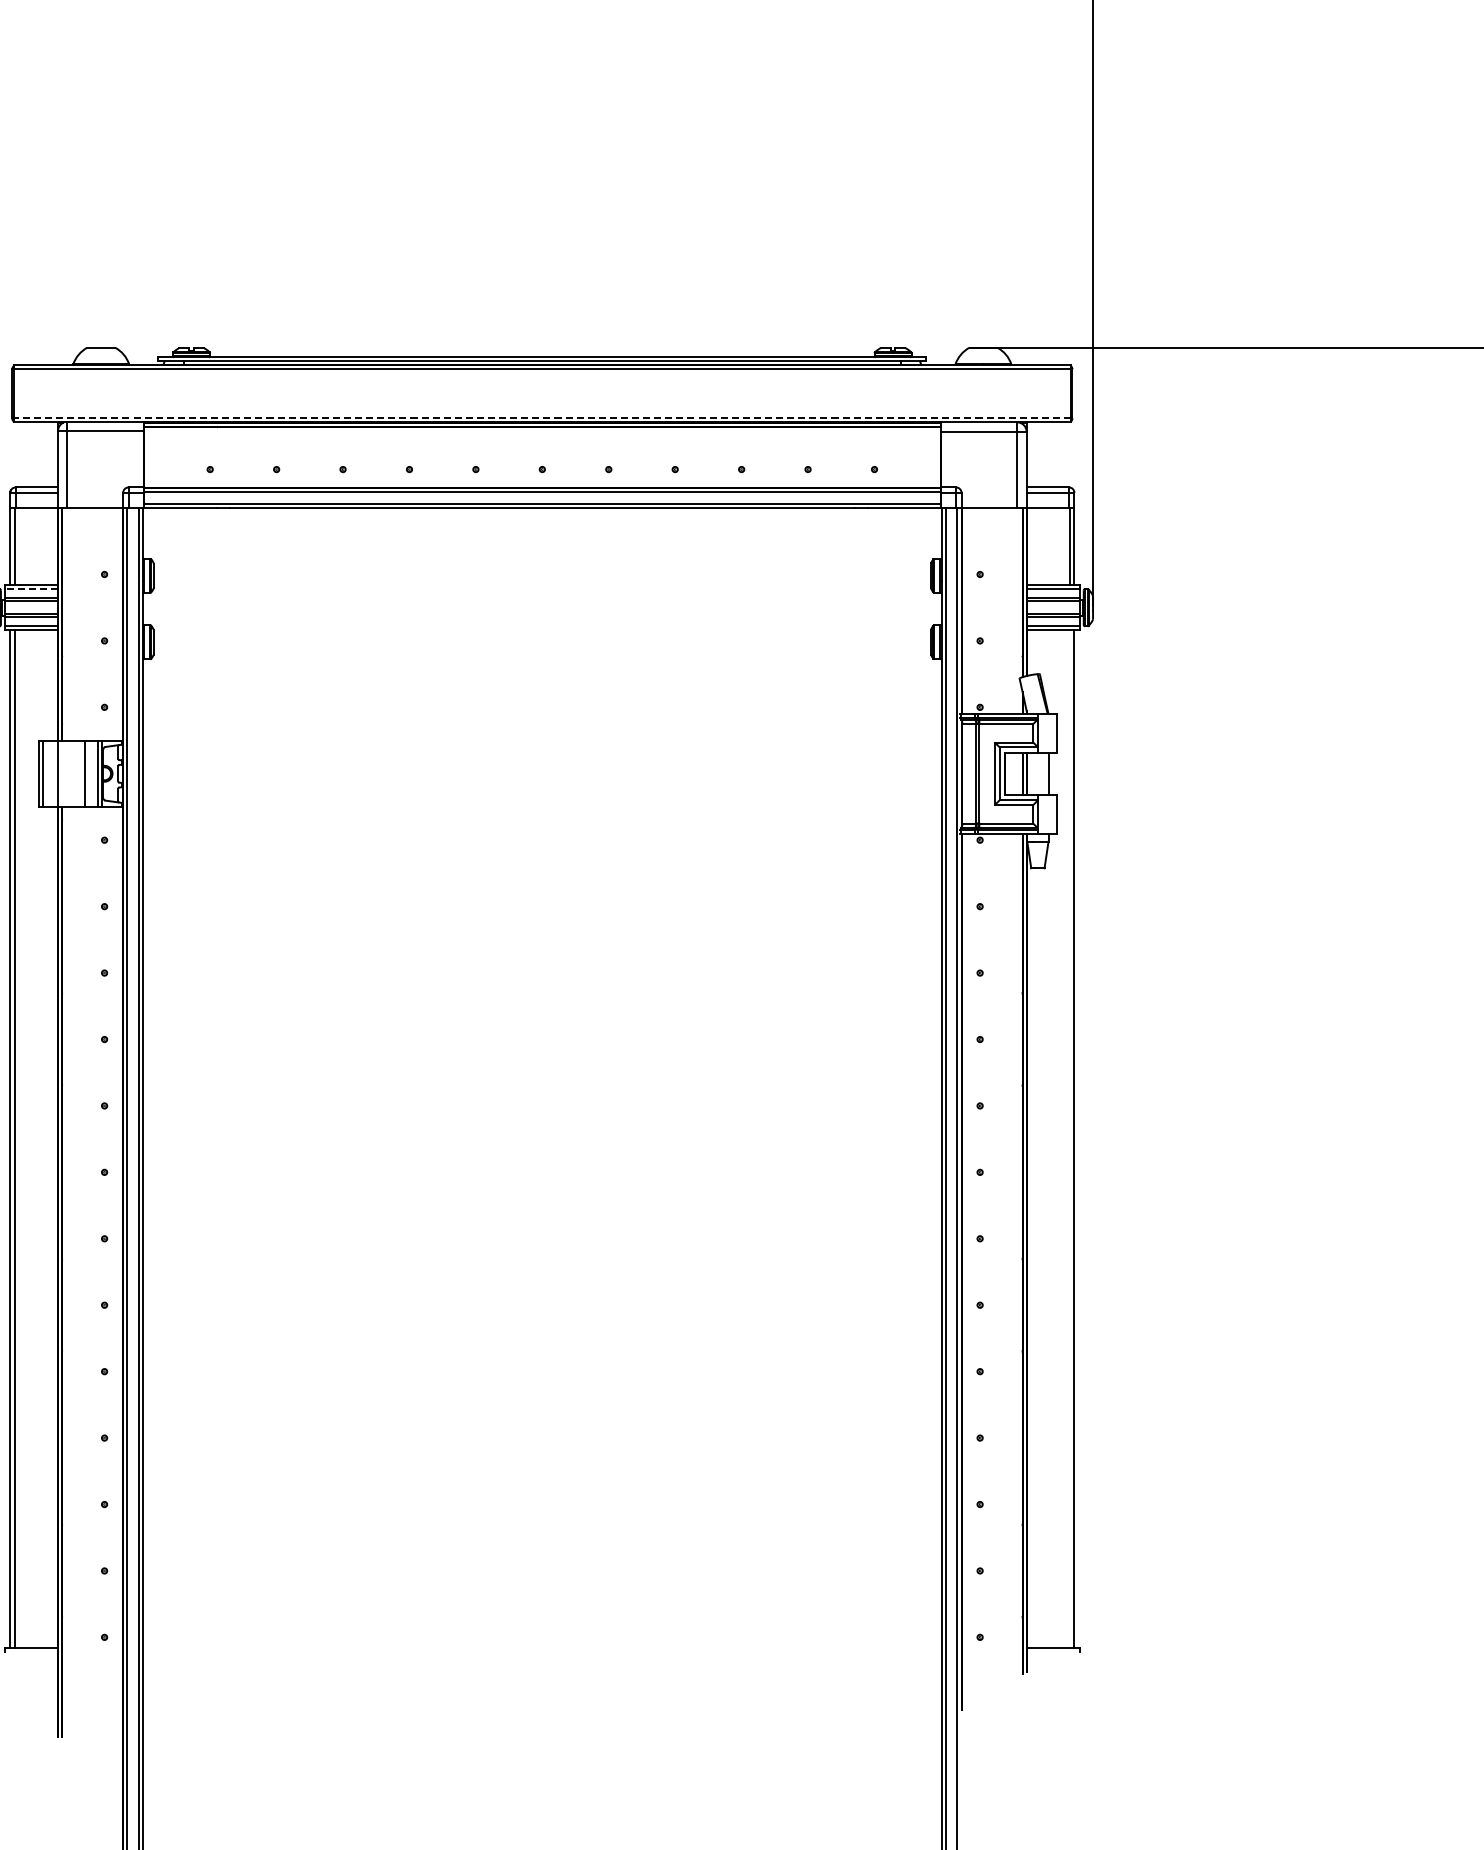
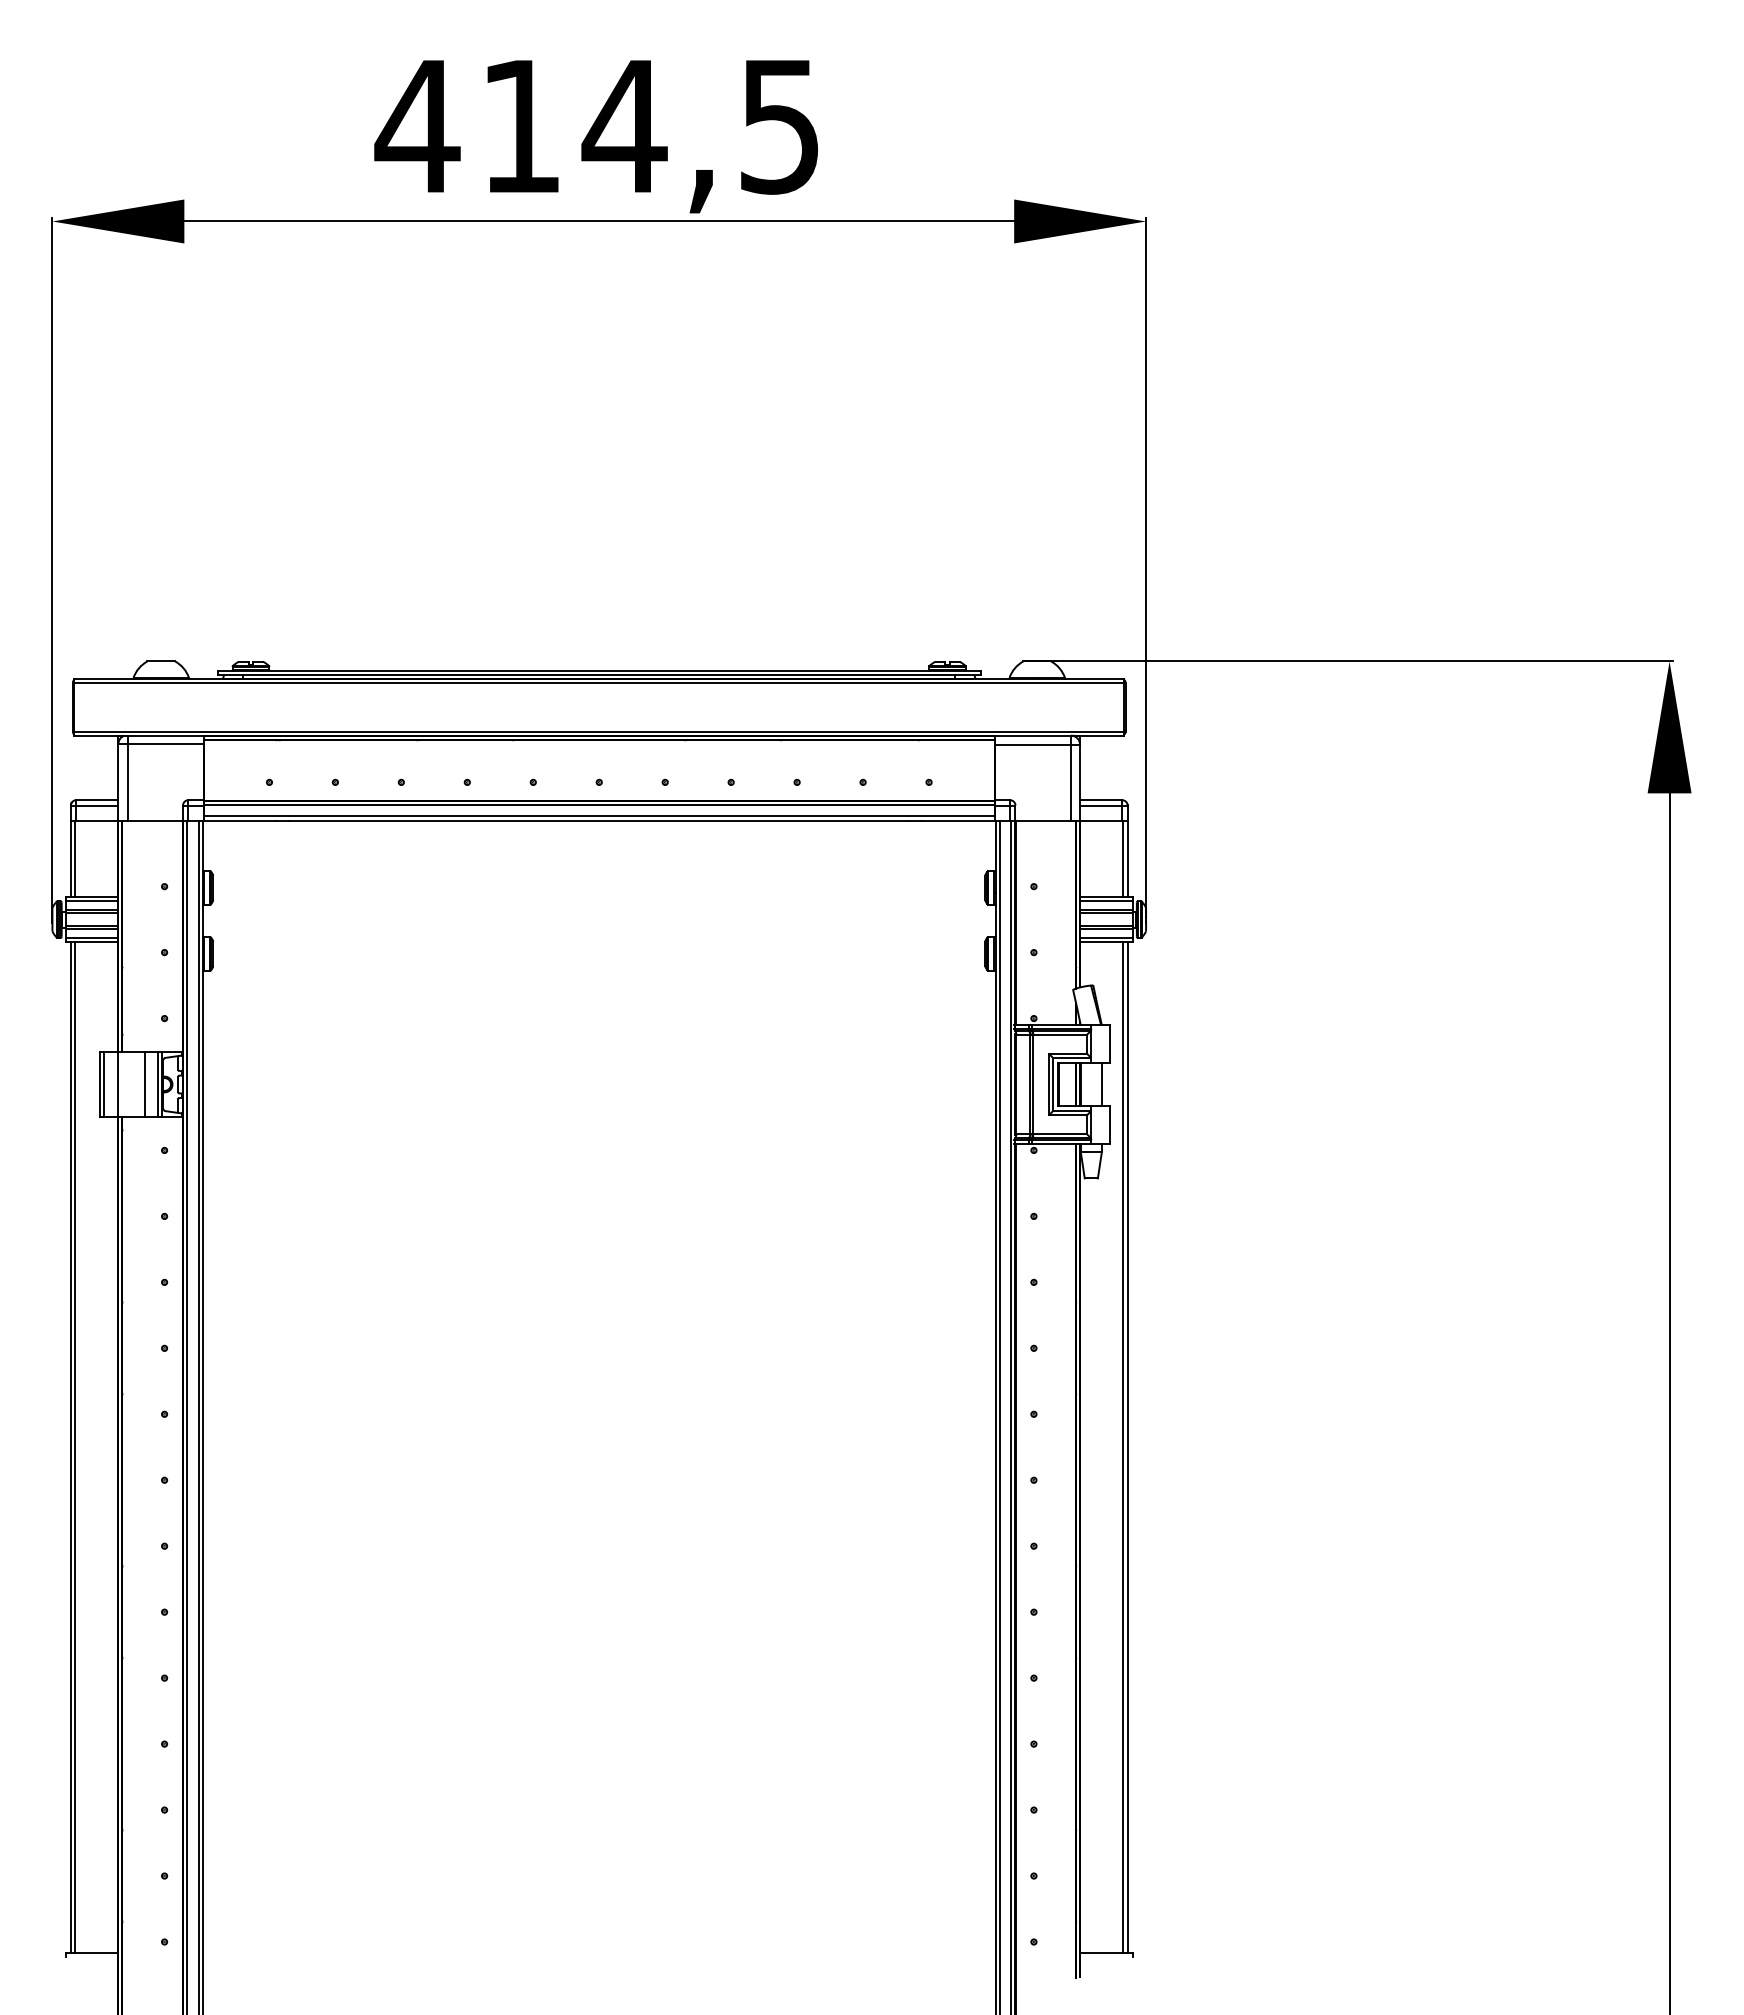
line: (541, 418) -> (598, 731), dashed -> solid
line: (30, 589) -> (91, 901), dashed -> solid
line: (1070, 1139) -> (1123, 1447), added

